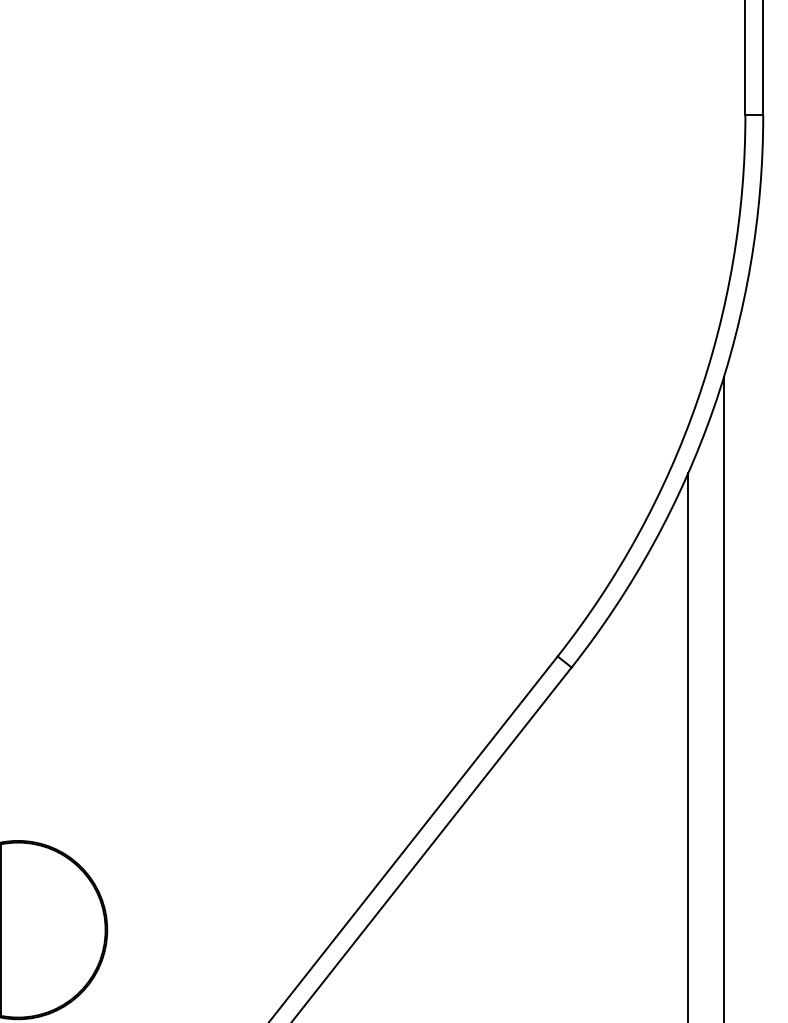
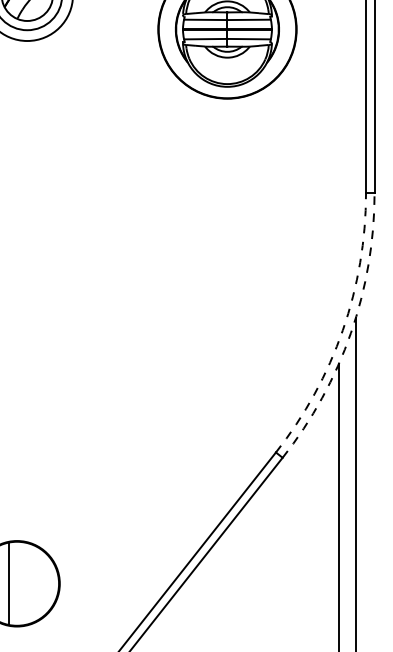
arc: (696, 402) -> (342, 330), solid -> dashed
arc: (713, 408) -> (350, 333), solid -> dashed

